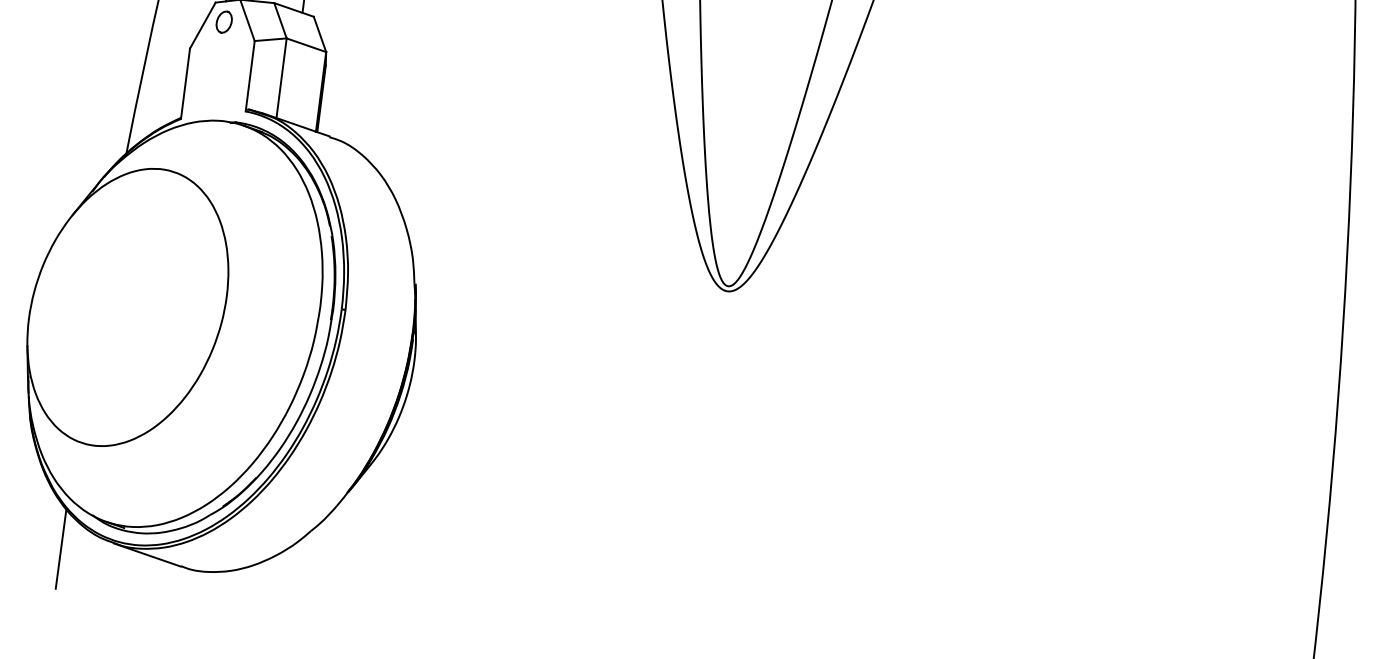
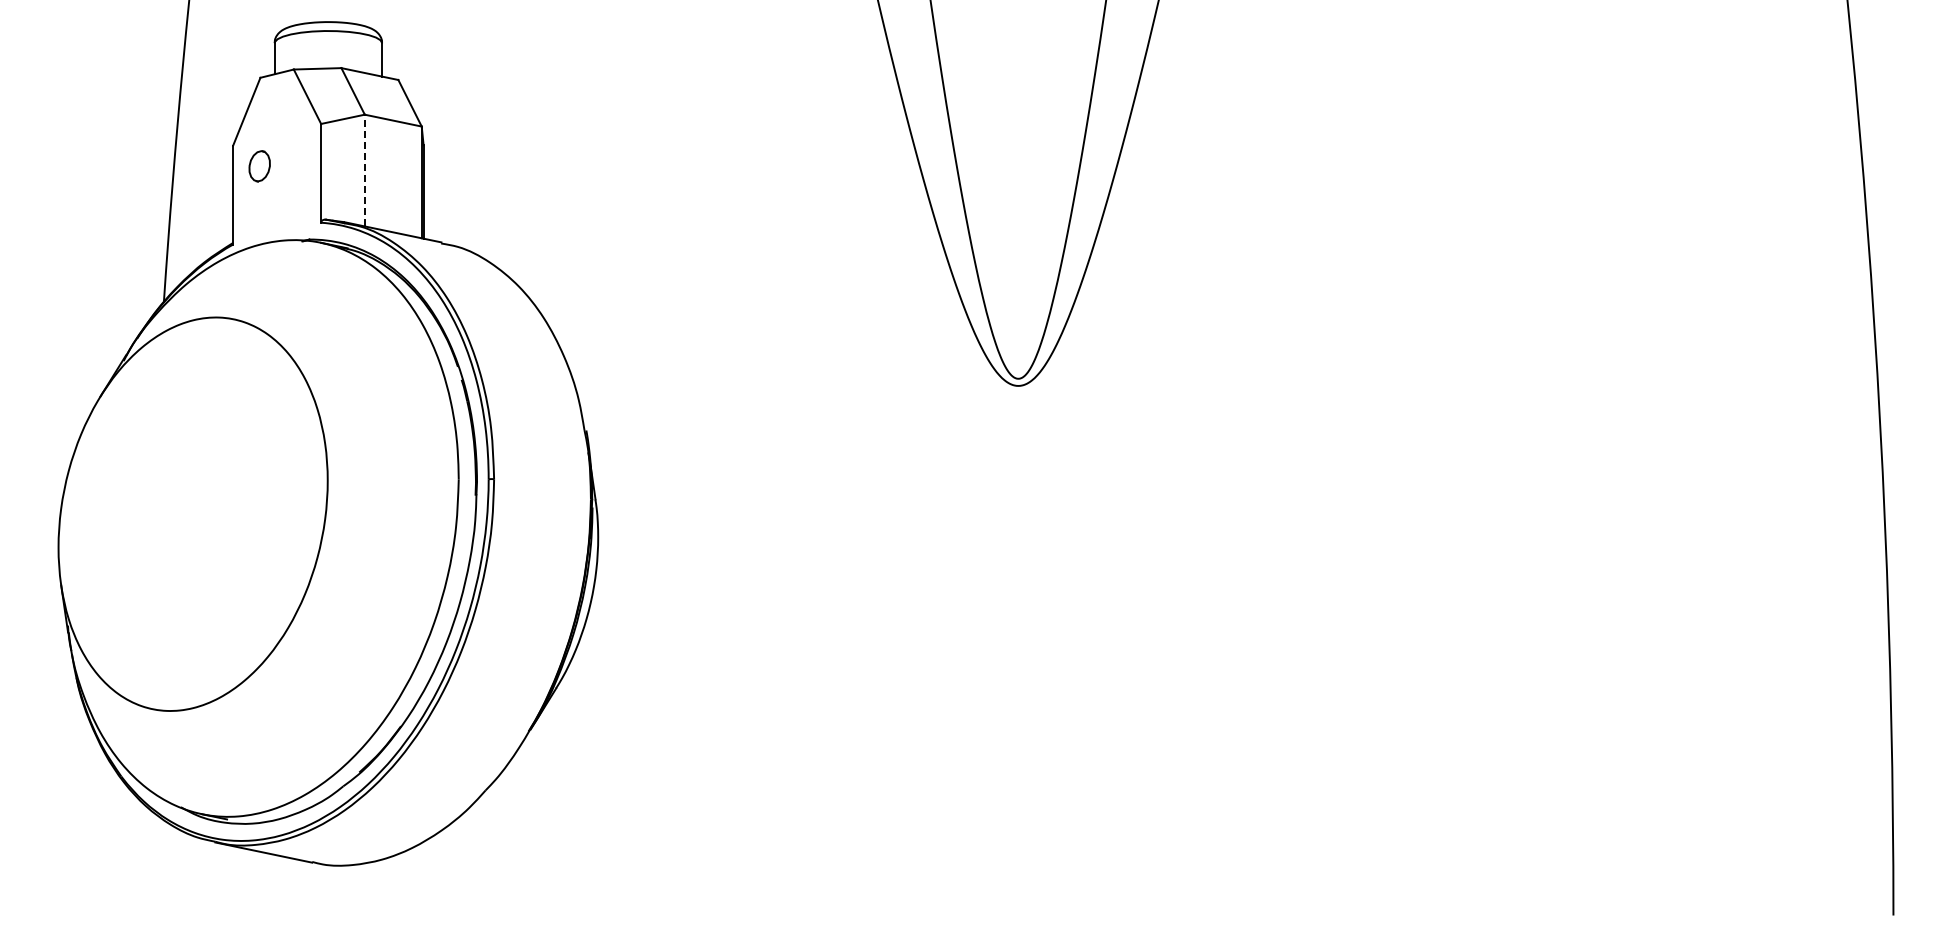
part: (224, 22) -> (259, 166), moved
line: (281, 78) -> (364, 170), solid -> dashed
line: (60, 549) -> (143, 860), removed

